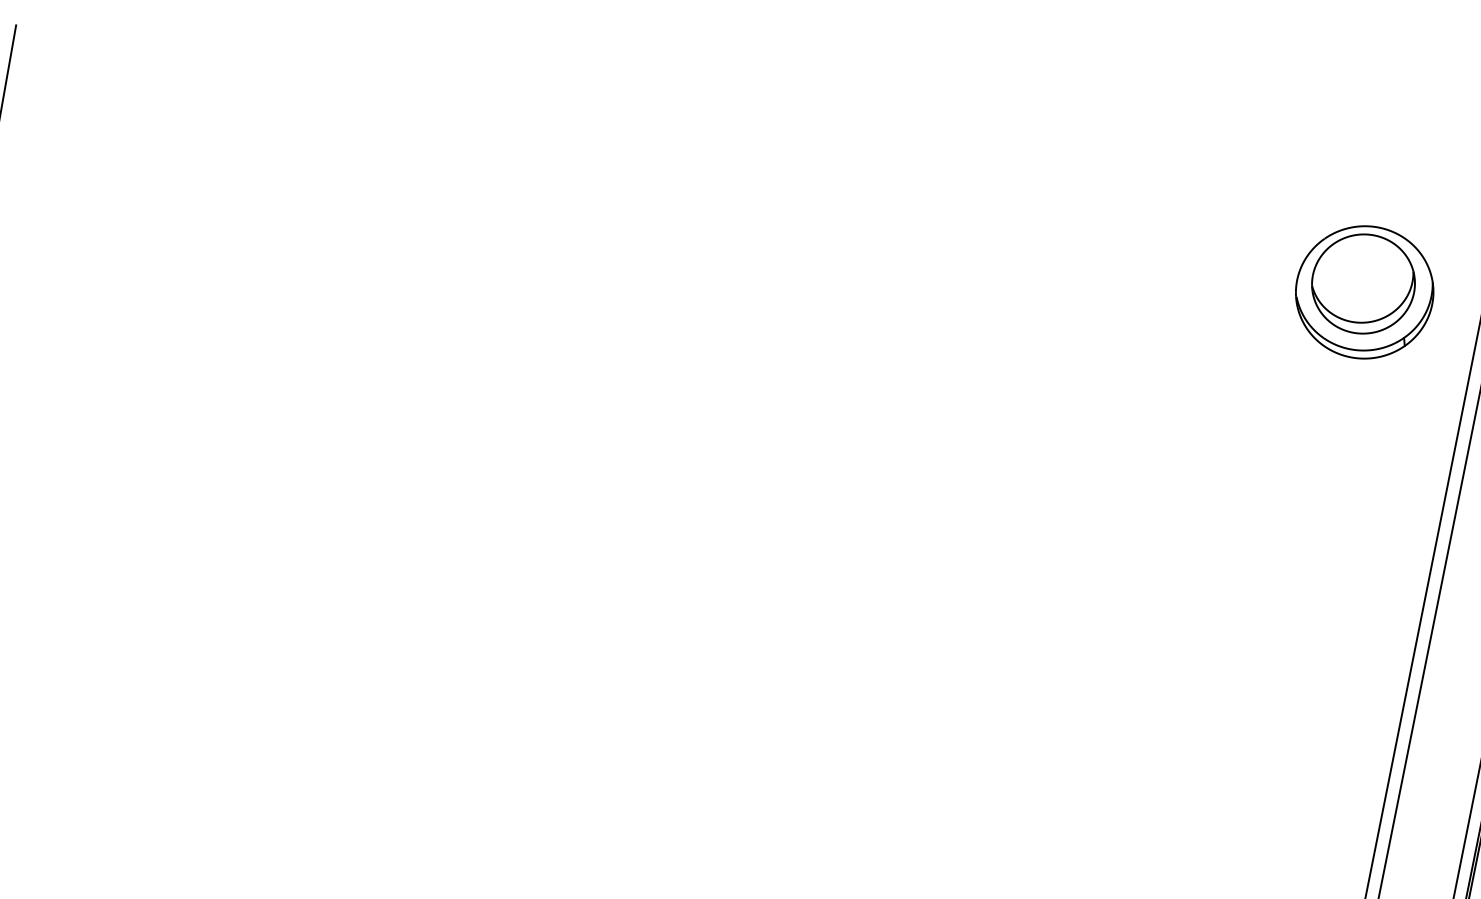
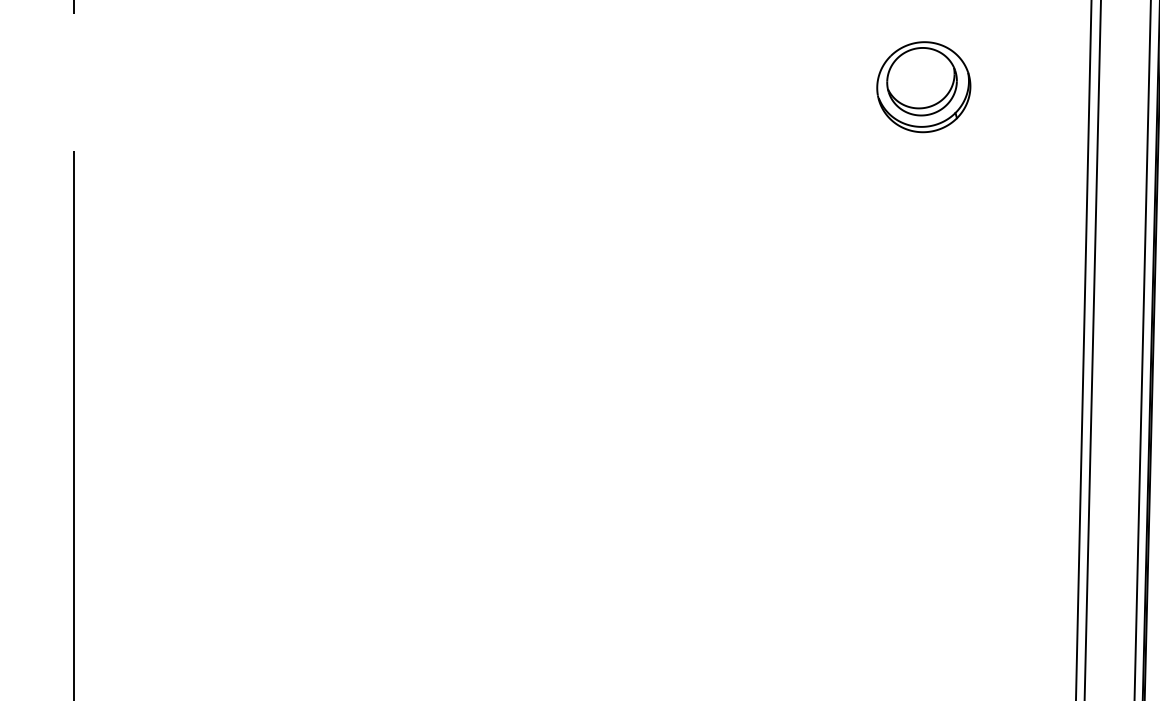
part: (1364, 292) -> (923, 87), moved

